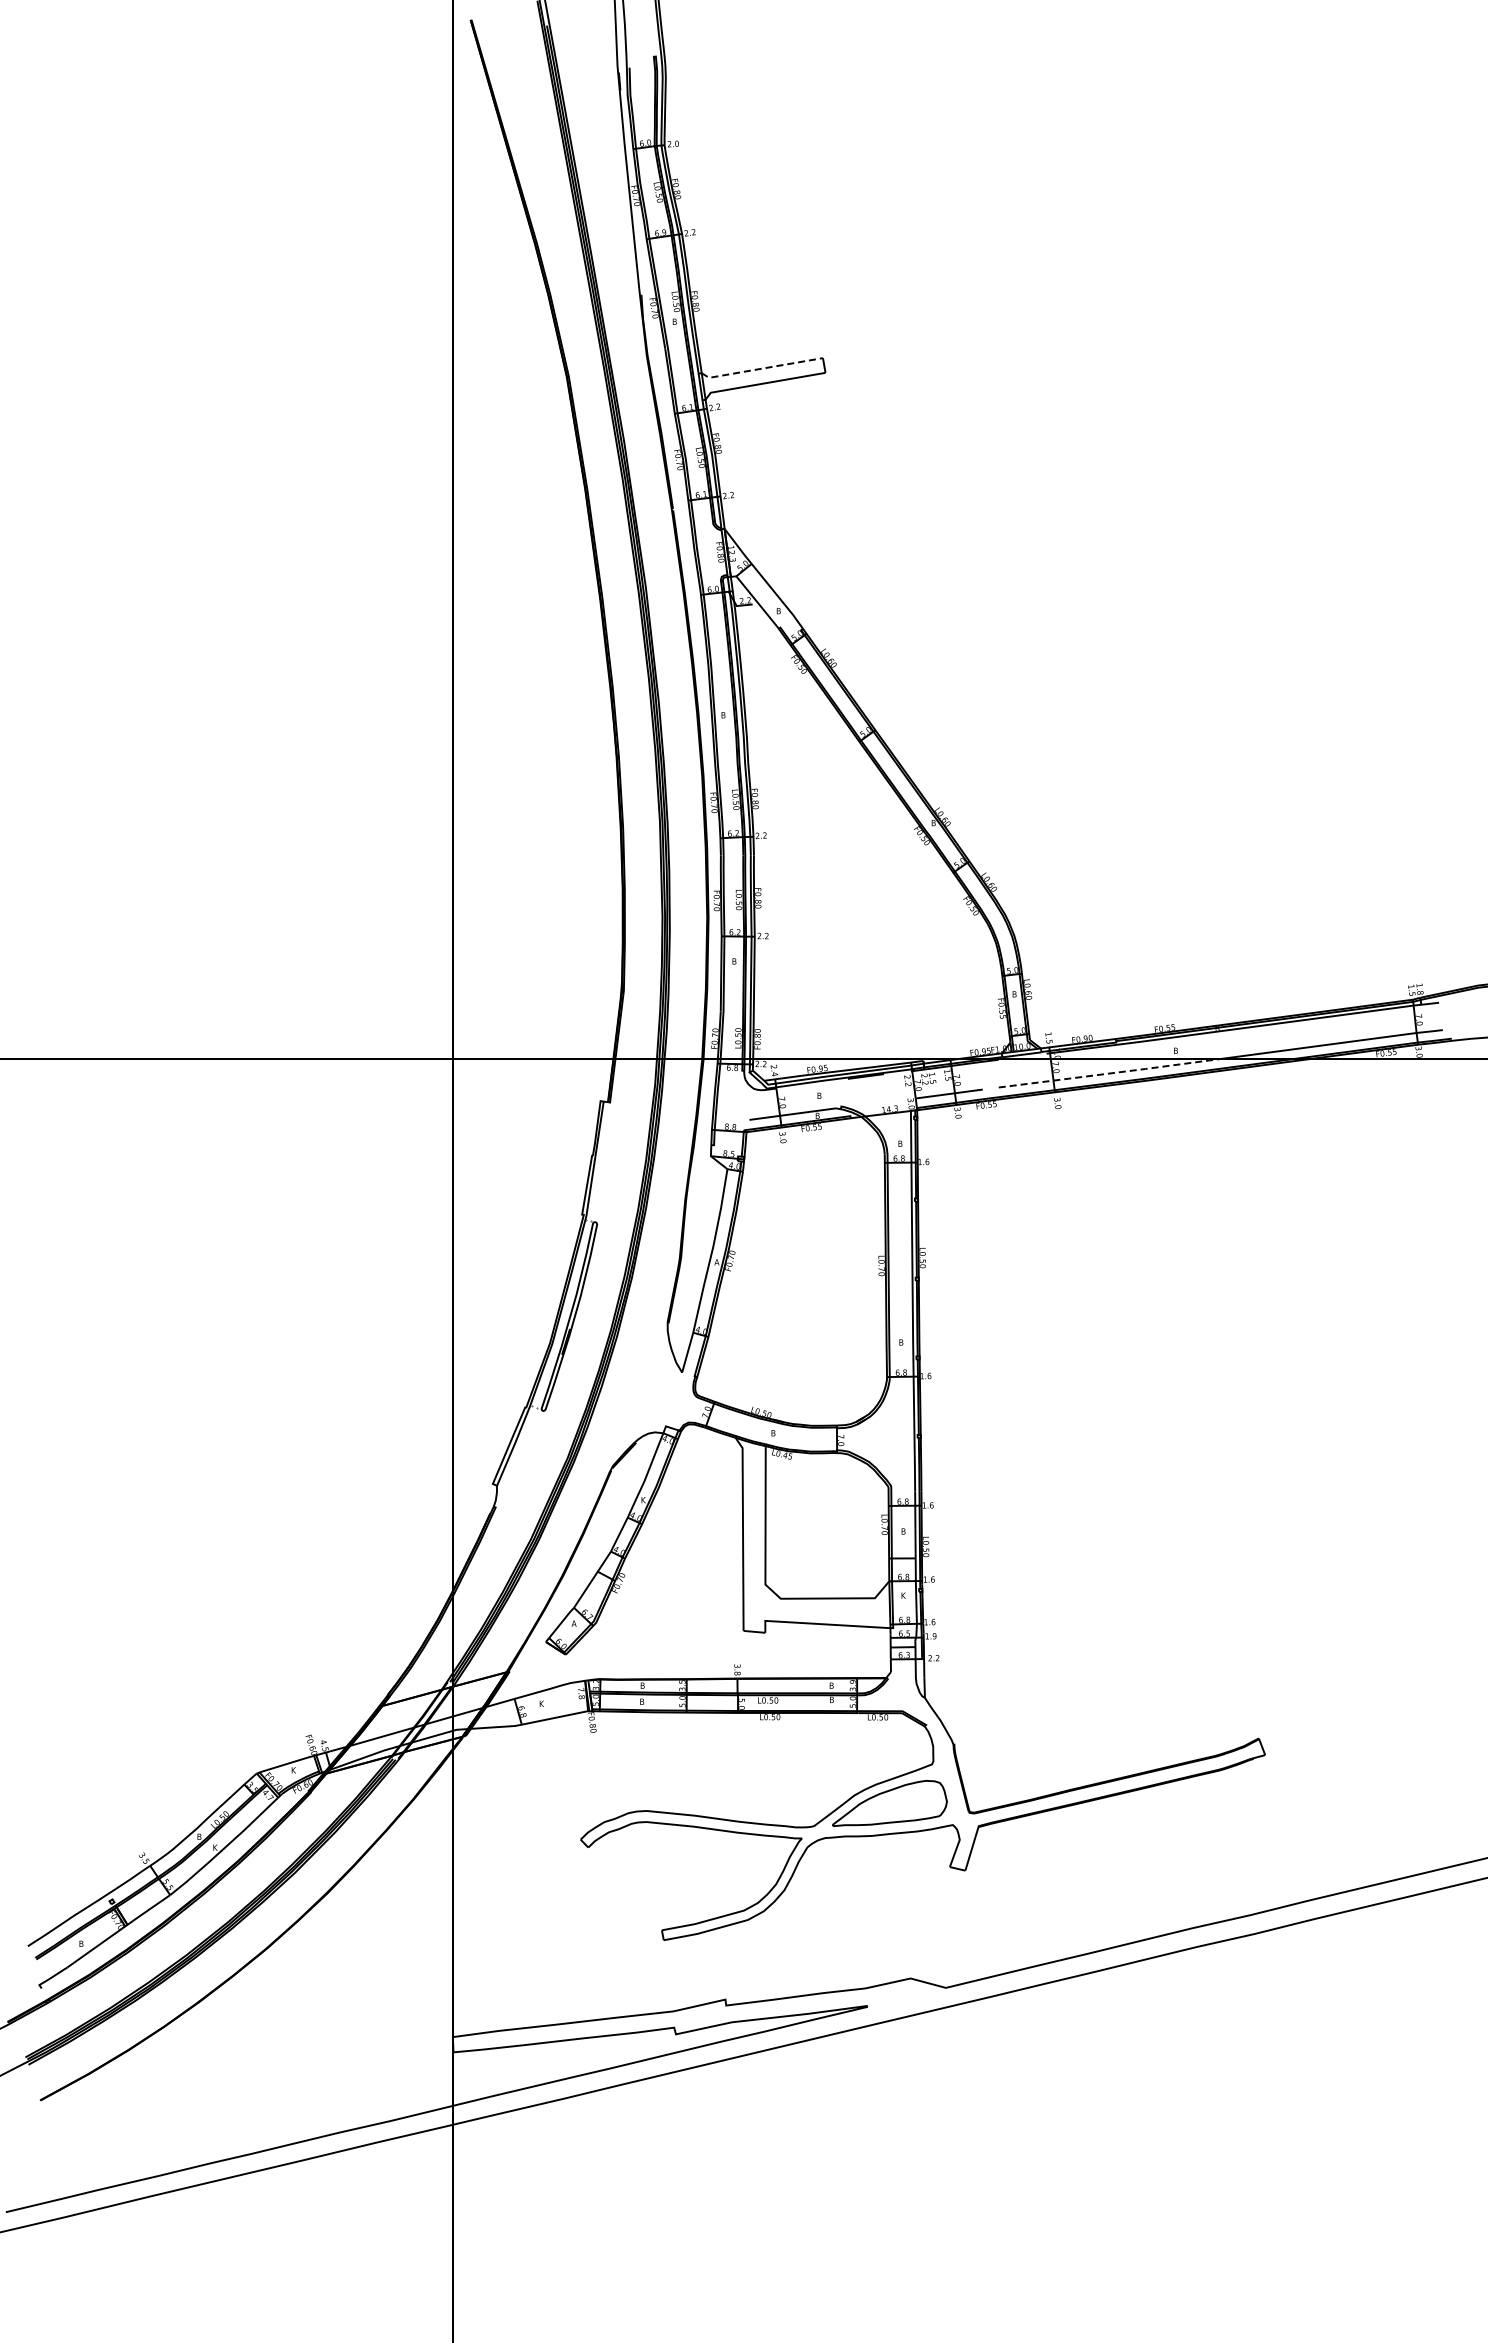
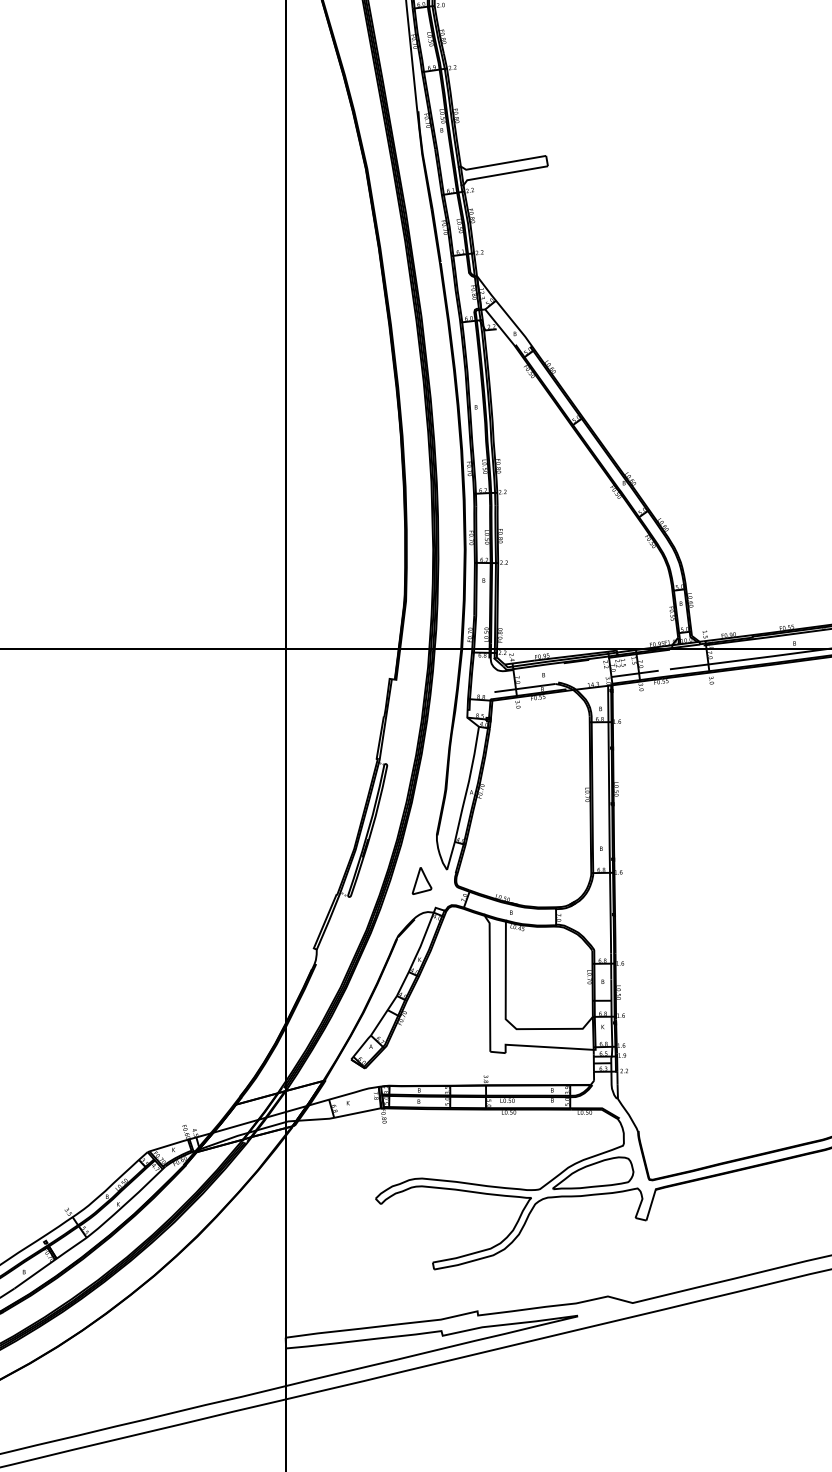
line: (761, 368) -> (502, 163), dashed -> solid
line: (1109, 1073) -> (747, 659), dashed -> solid
part: (646, 1387) -> (421, 880), added

